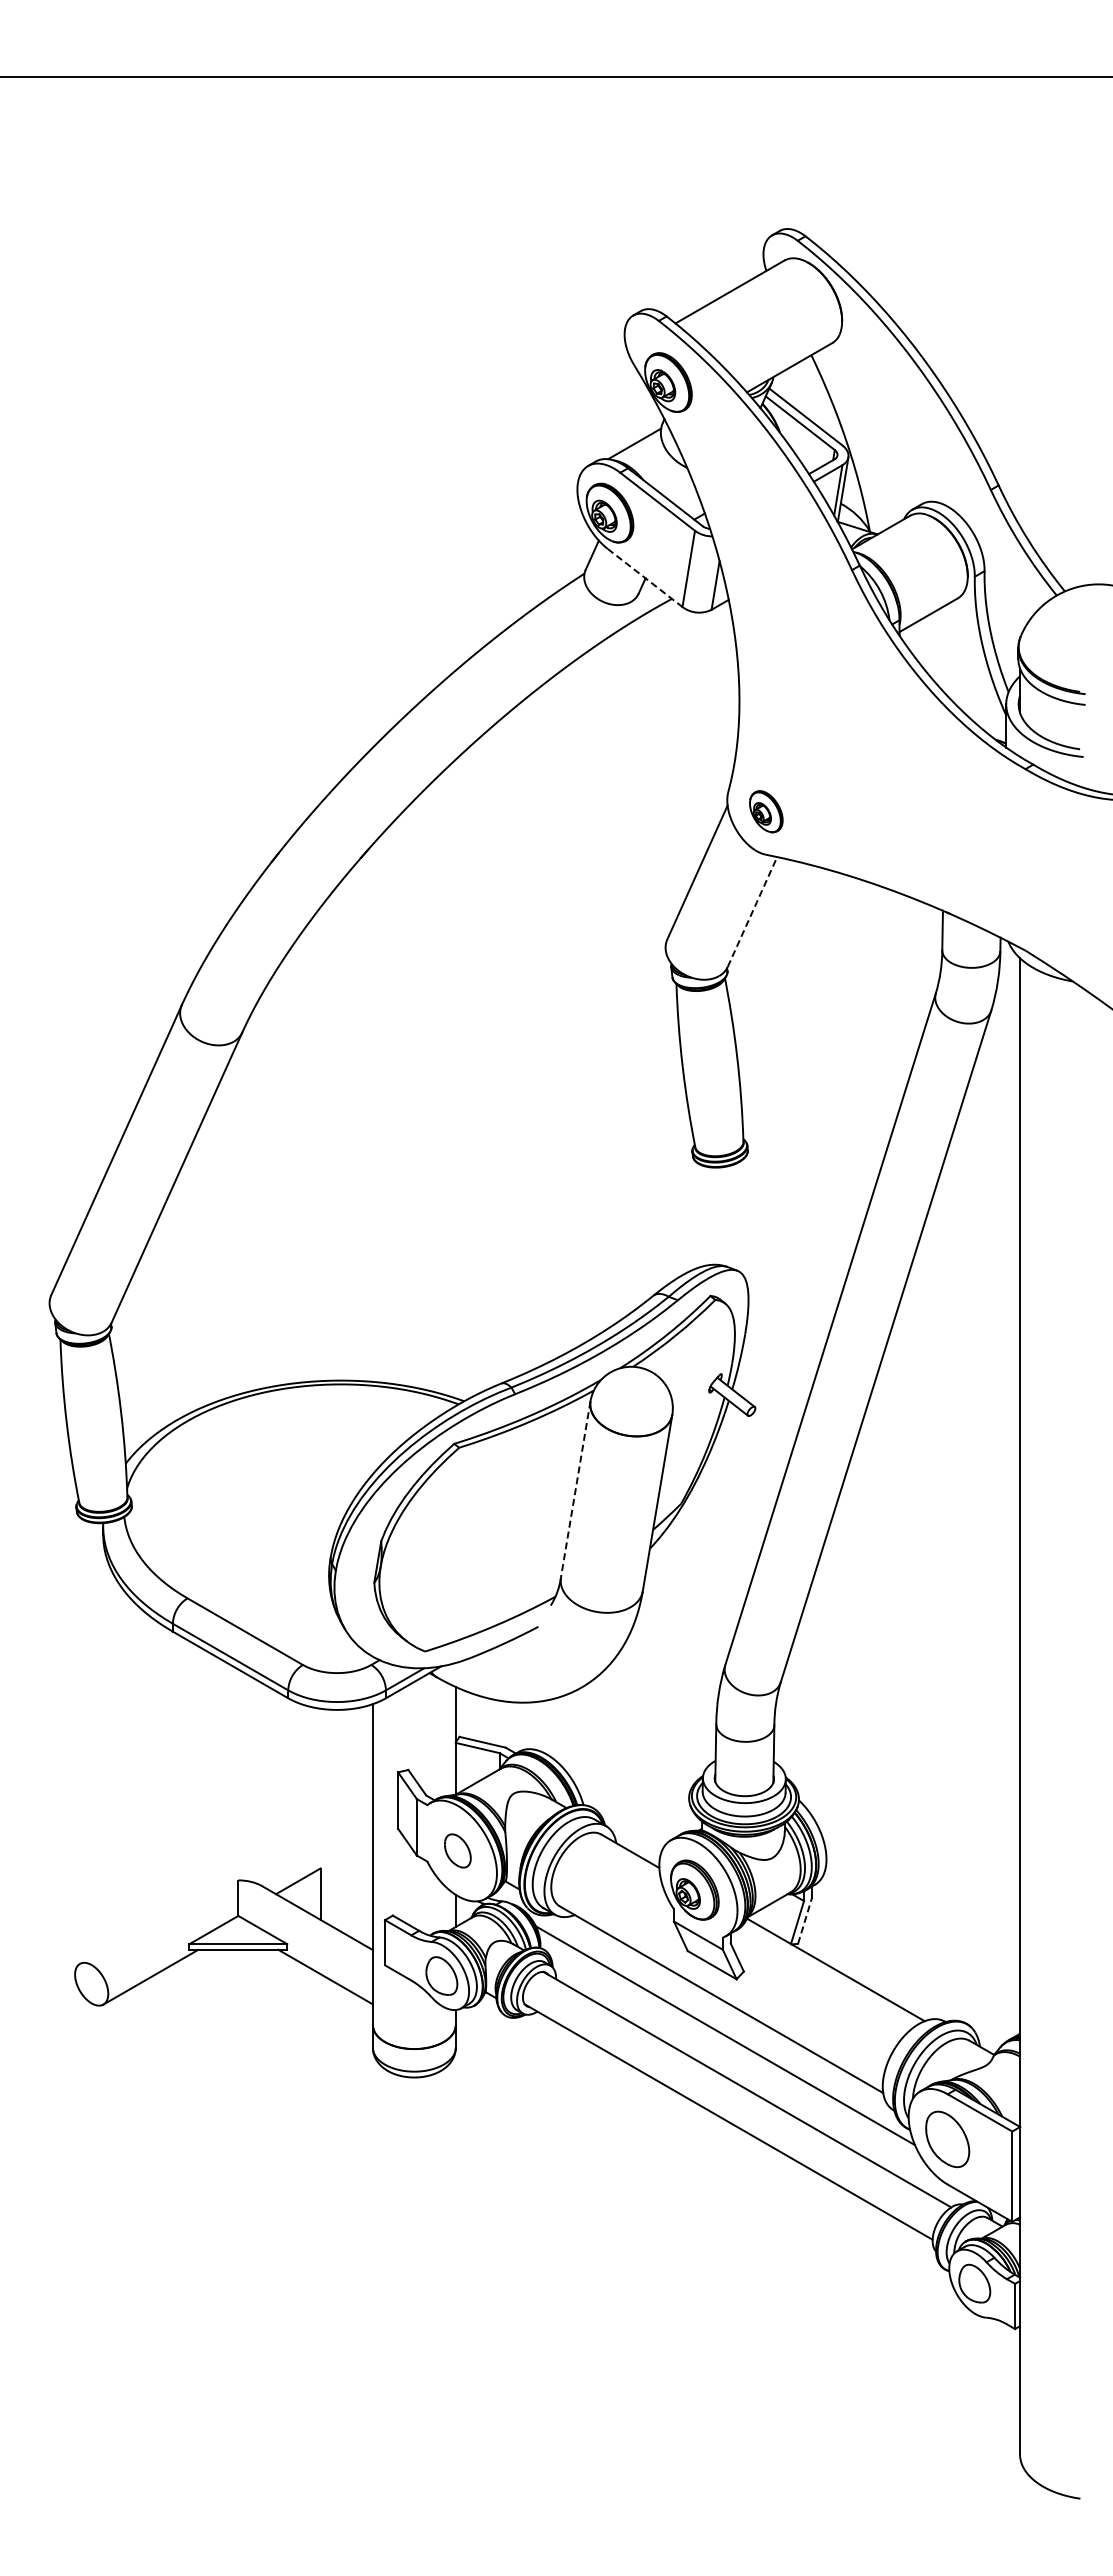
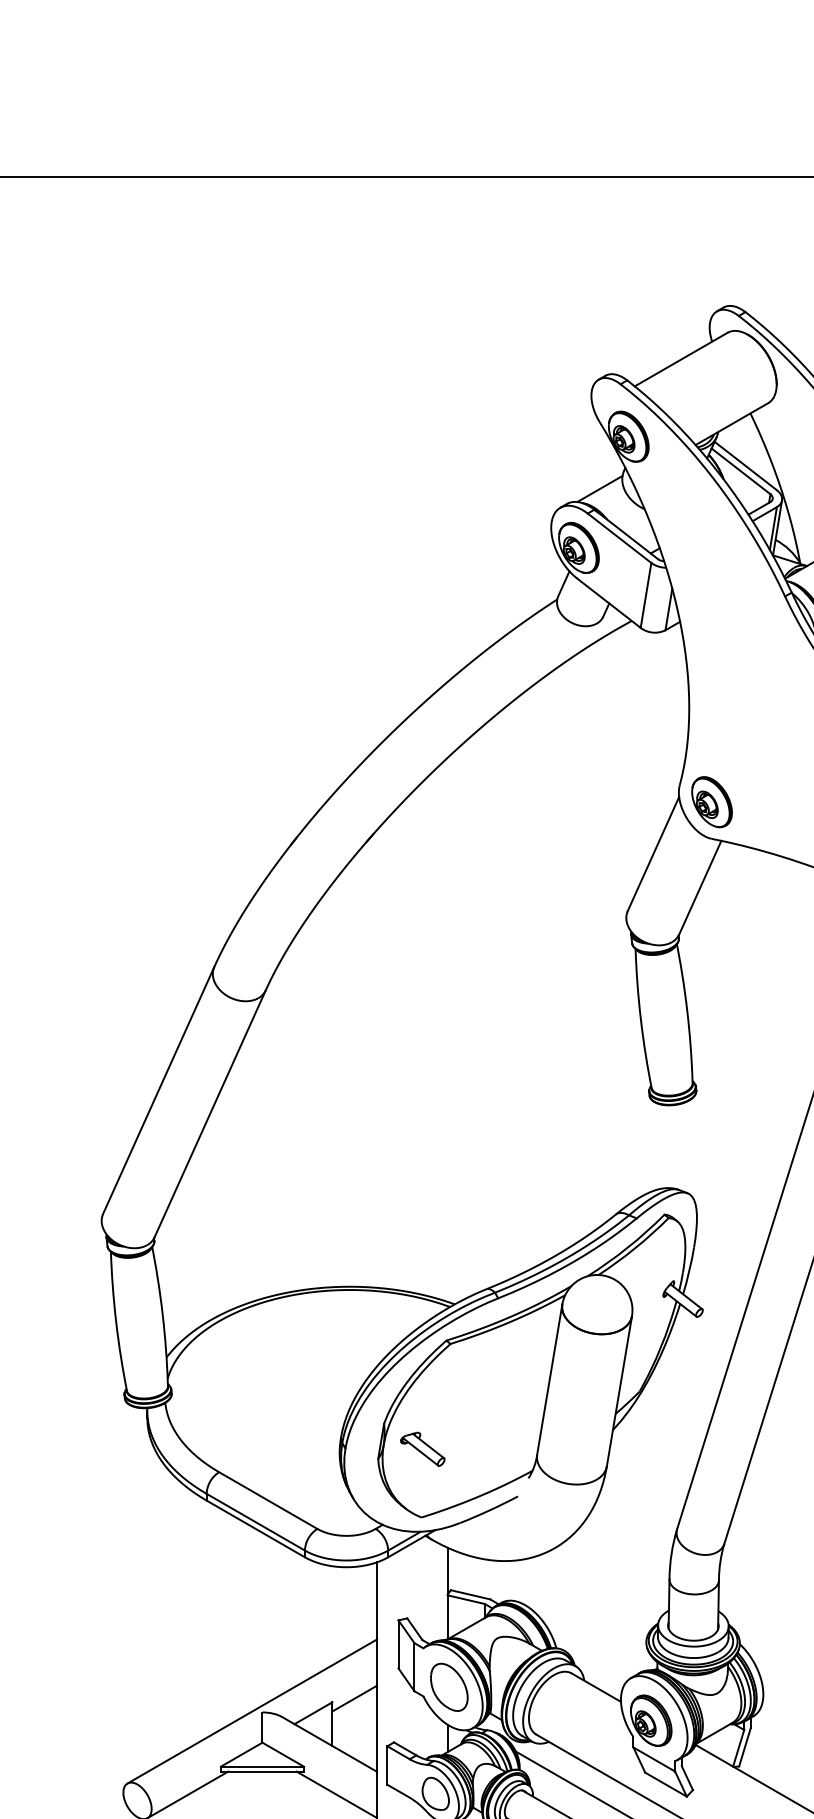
line: (645, 578) -> (609, 603), dashed -> solid
part: (766, 811) -> (712, 802), size x1.43
line: (752, 911) -> (700, 887), dashed -> solid
line: (575, 1490) -> (549, 1380), dashed -> solid
part: (426, 1571) -> (422, 1449), added
part: (457, 1850) -> (449, 1686), size x1.67
line: (346, 1864) -> (354, 1698), added
line: (225, 1878) -> (251, 1710), added
line: (804, 1921) -> (744, 1747), dashed -> solid

